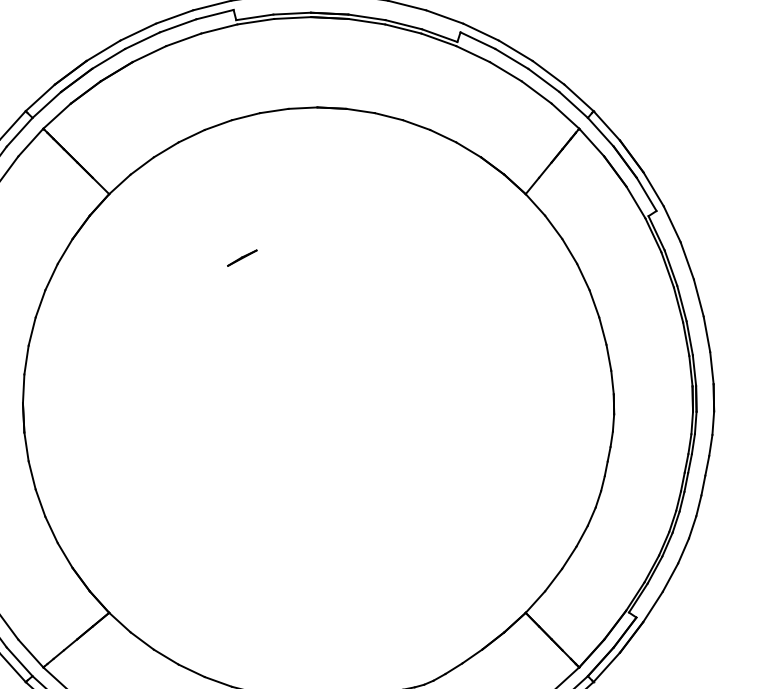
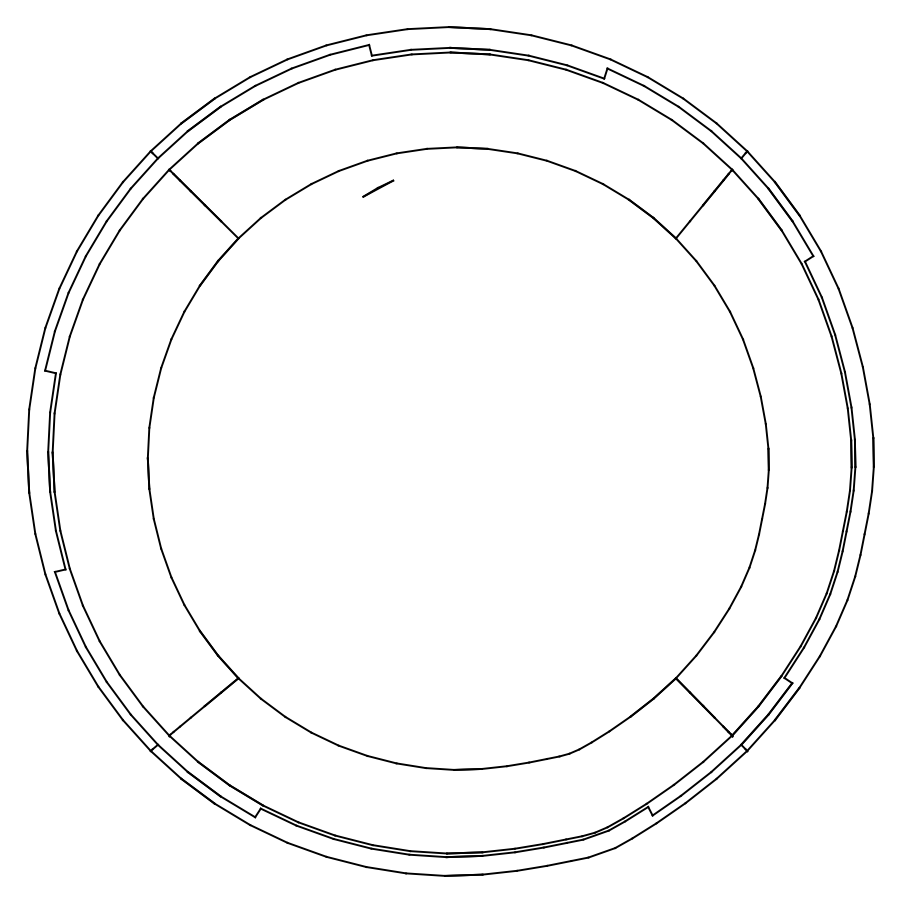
line: (242, 257) -> (378, 188), moved

